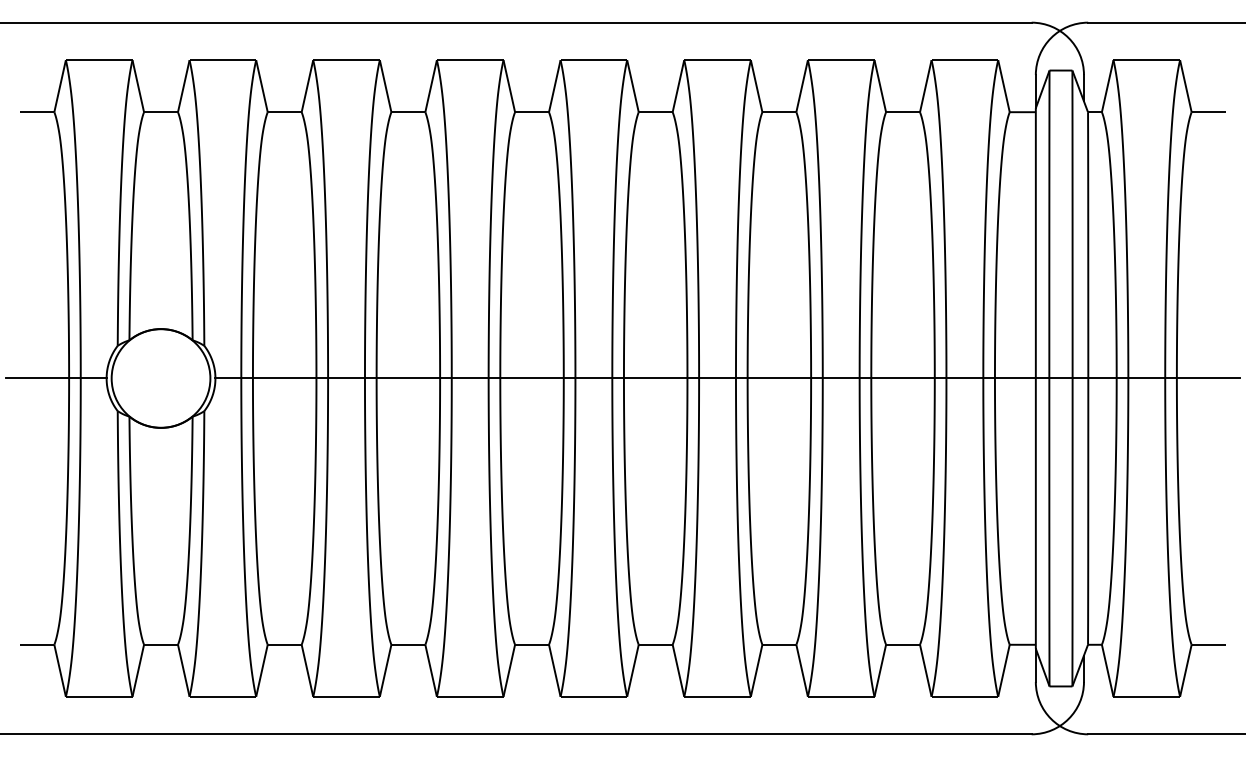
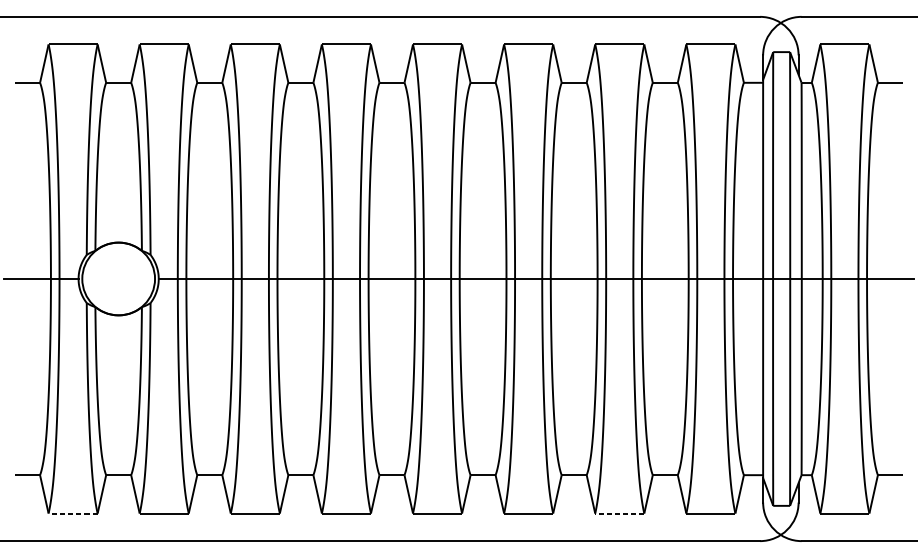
line: (98, 696) -> (72, 513), solid -> dashed
line: (841, 696) -> (619, 513), solid -> dashed

